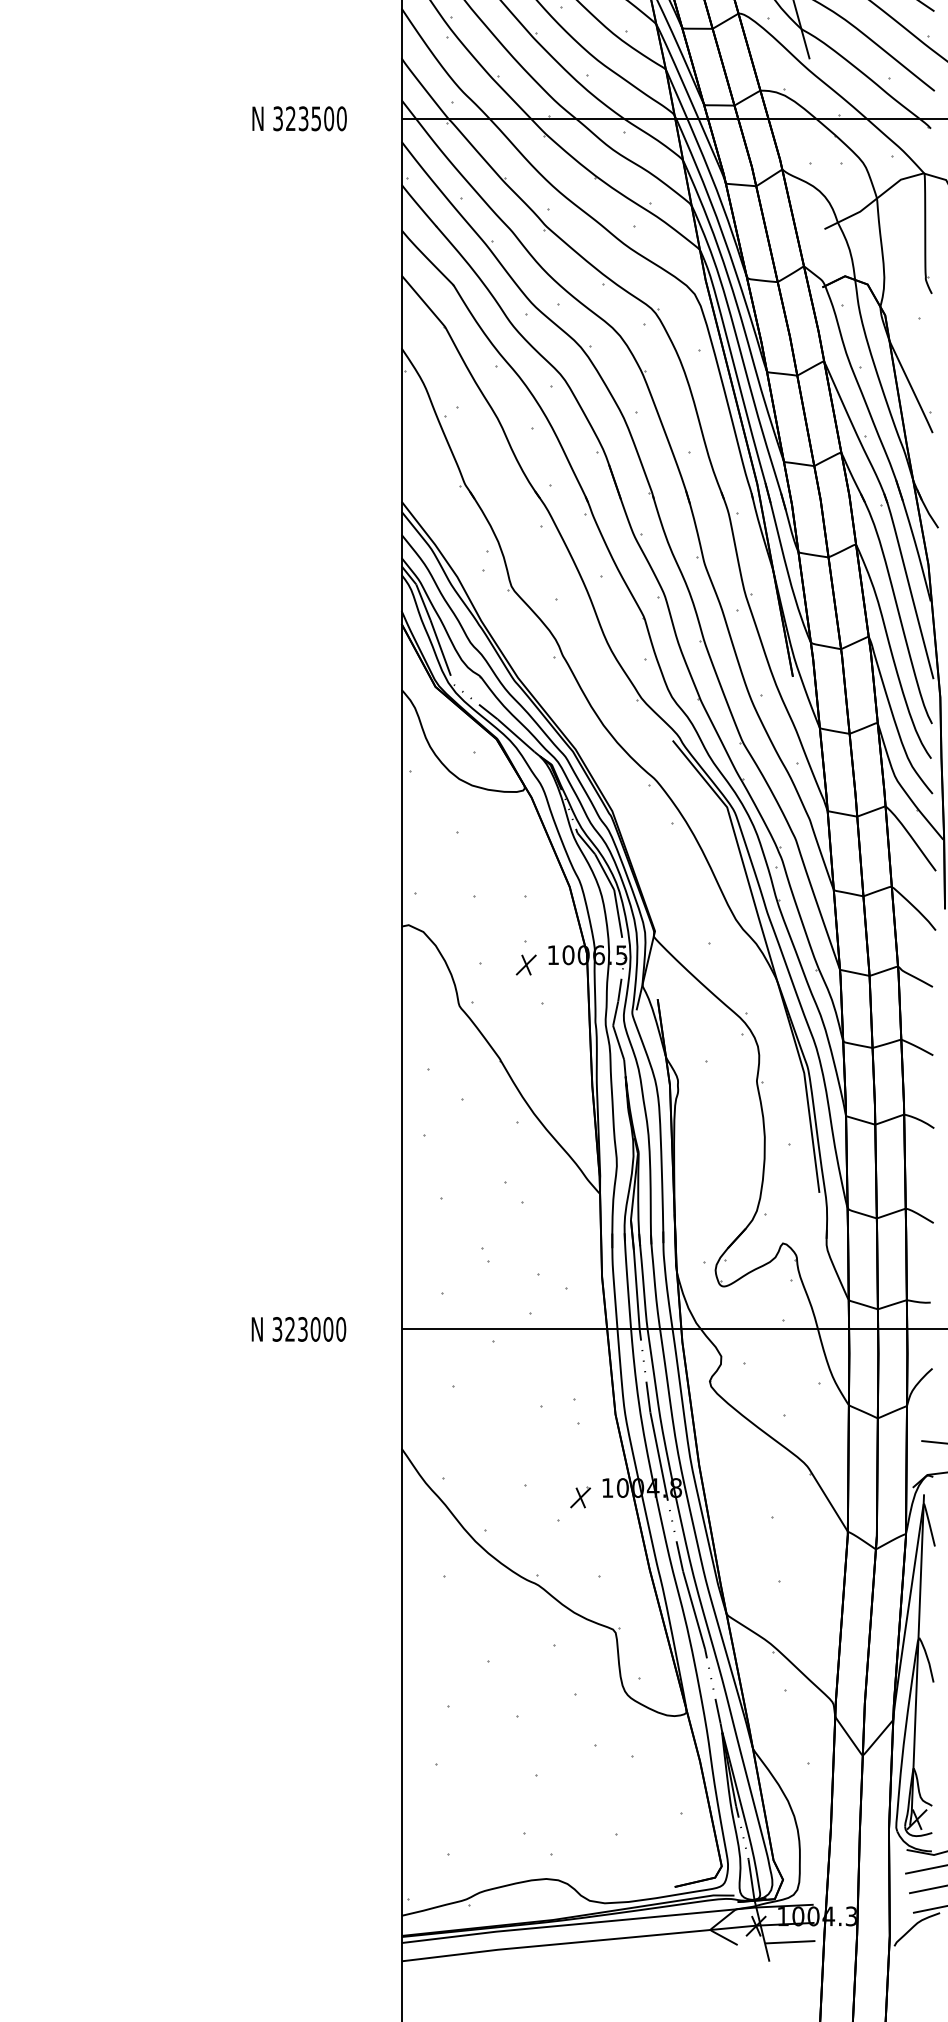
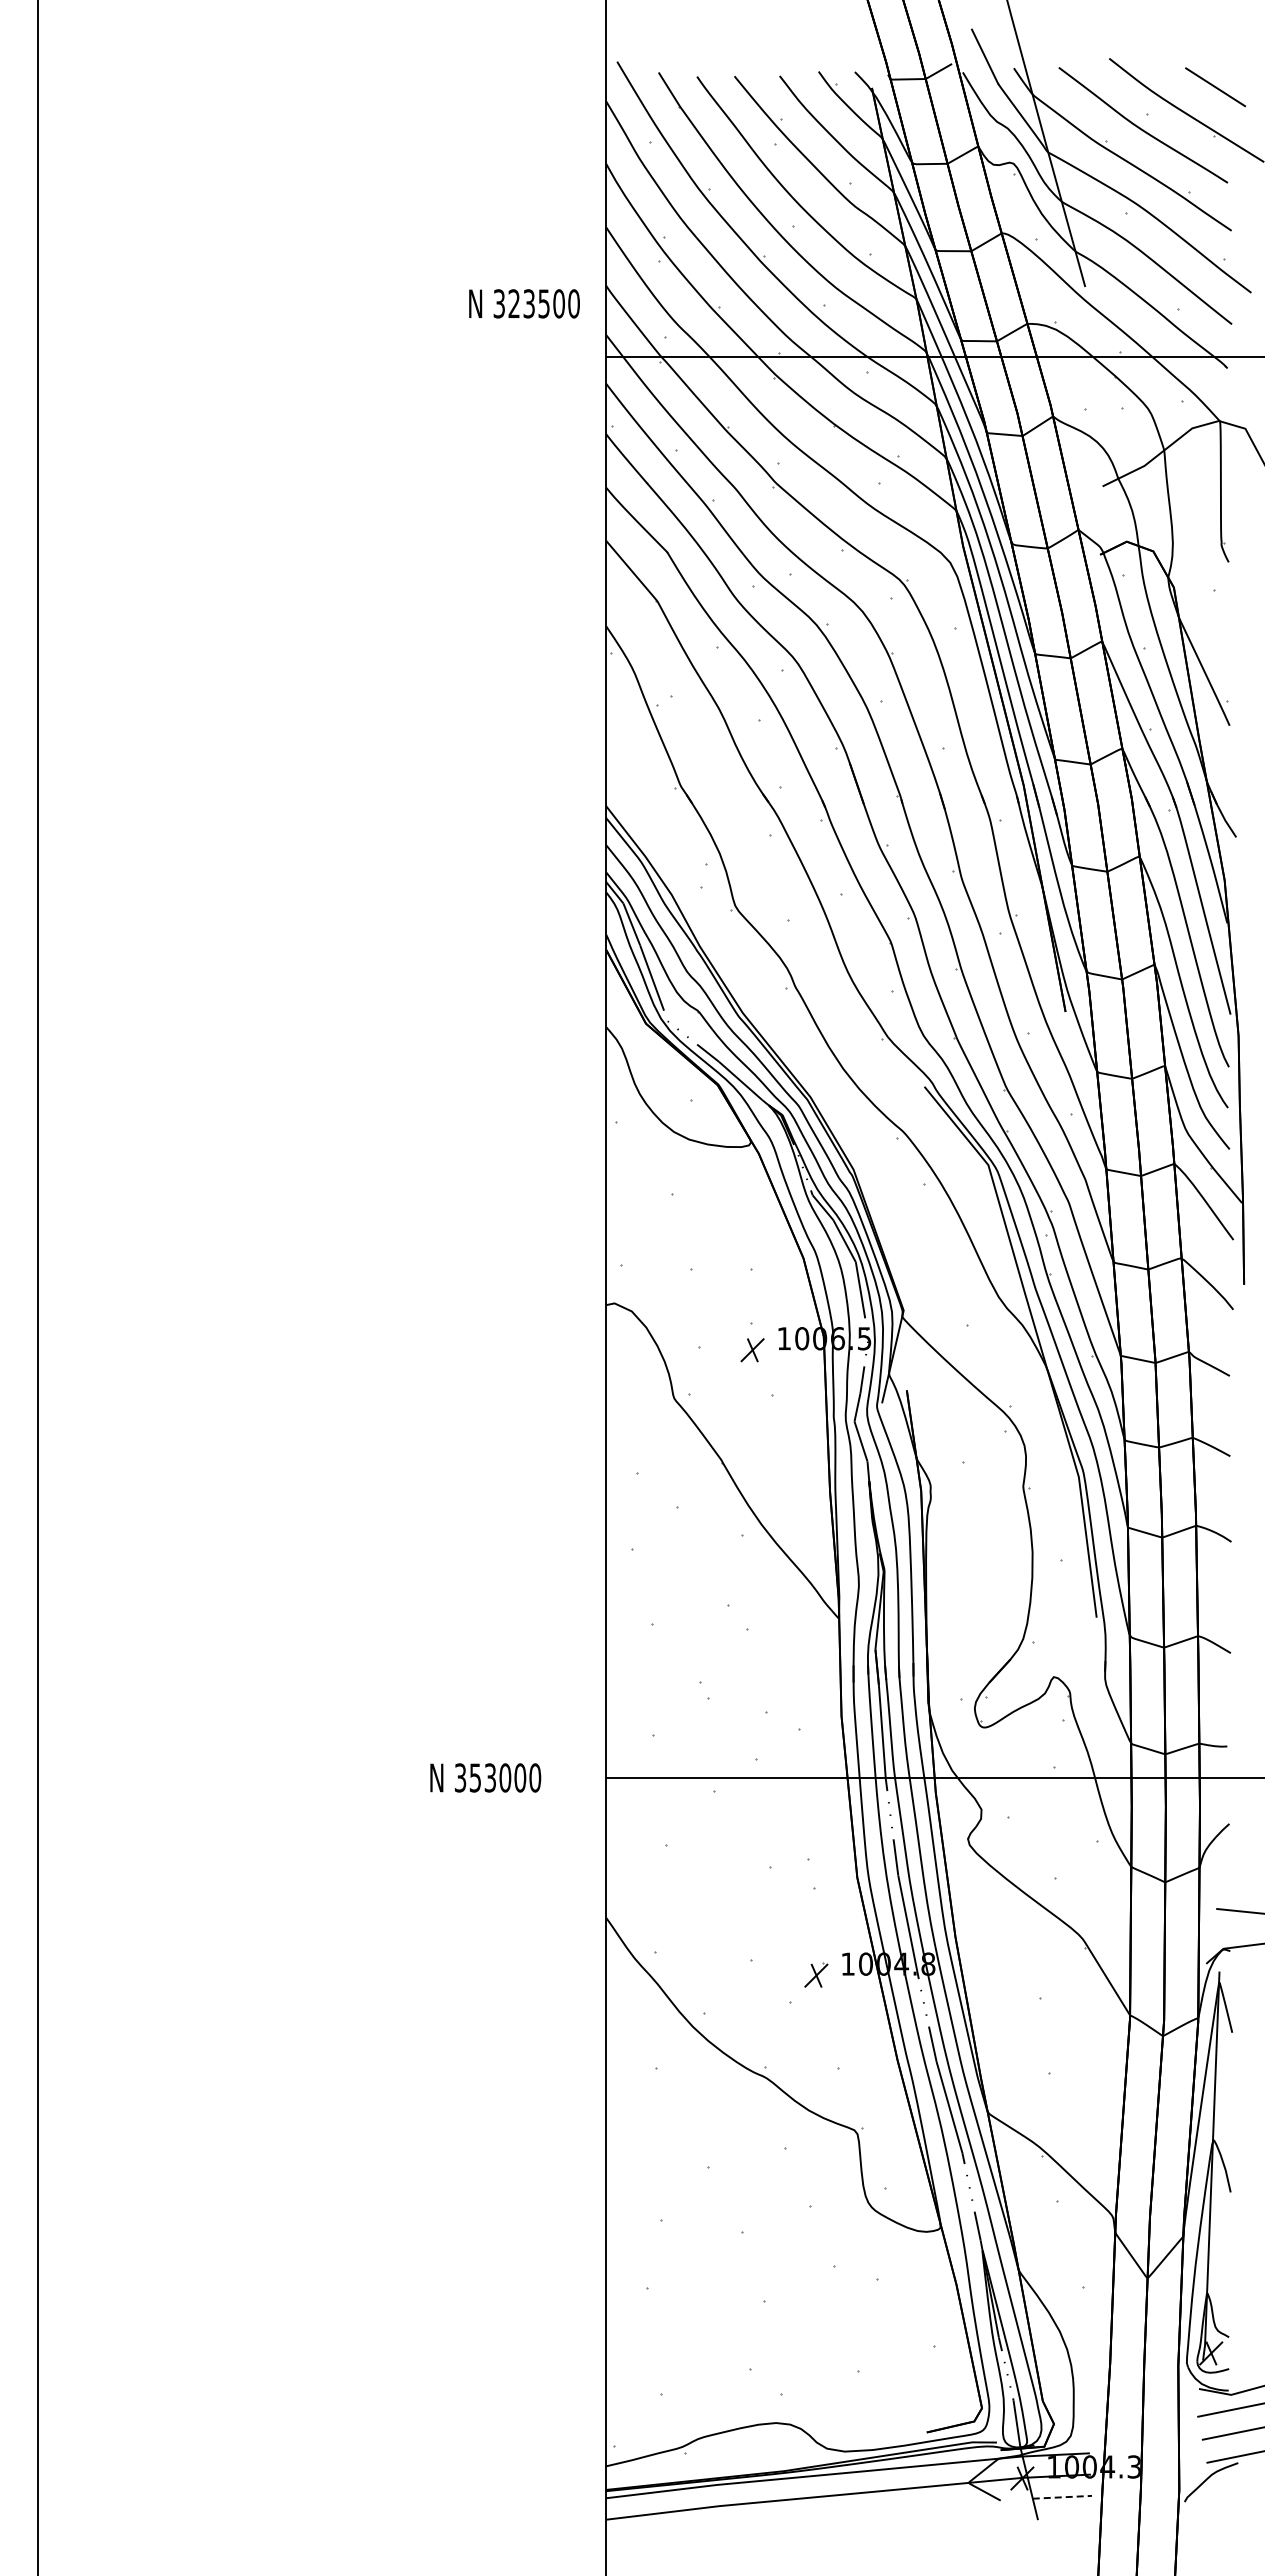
text: (299, 118) -> (524, 303), moved
text: (289, 1329) -> (474, 1777), 323000 -> 353000
line: (790, 1942) -> (1062, 2497), solid -> dashed

